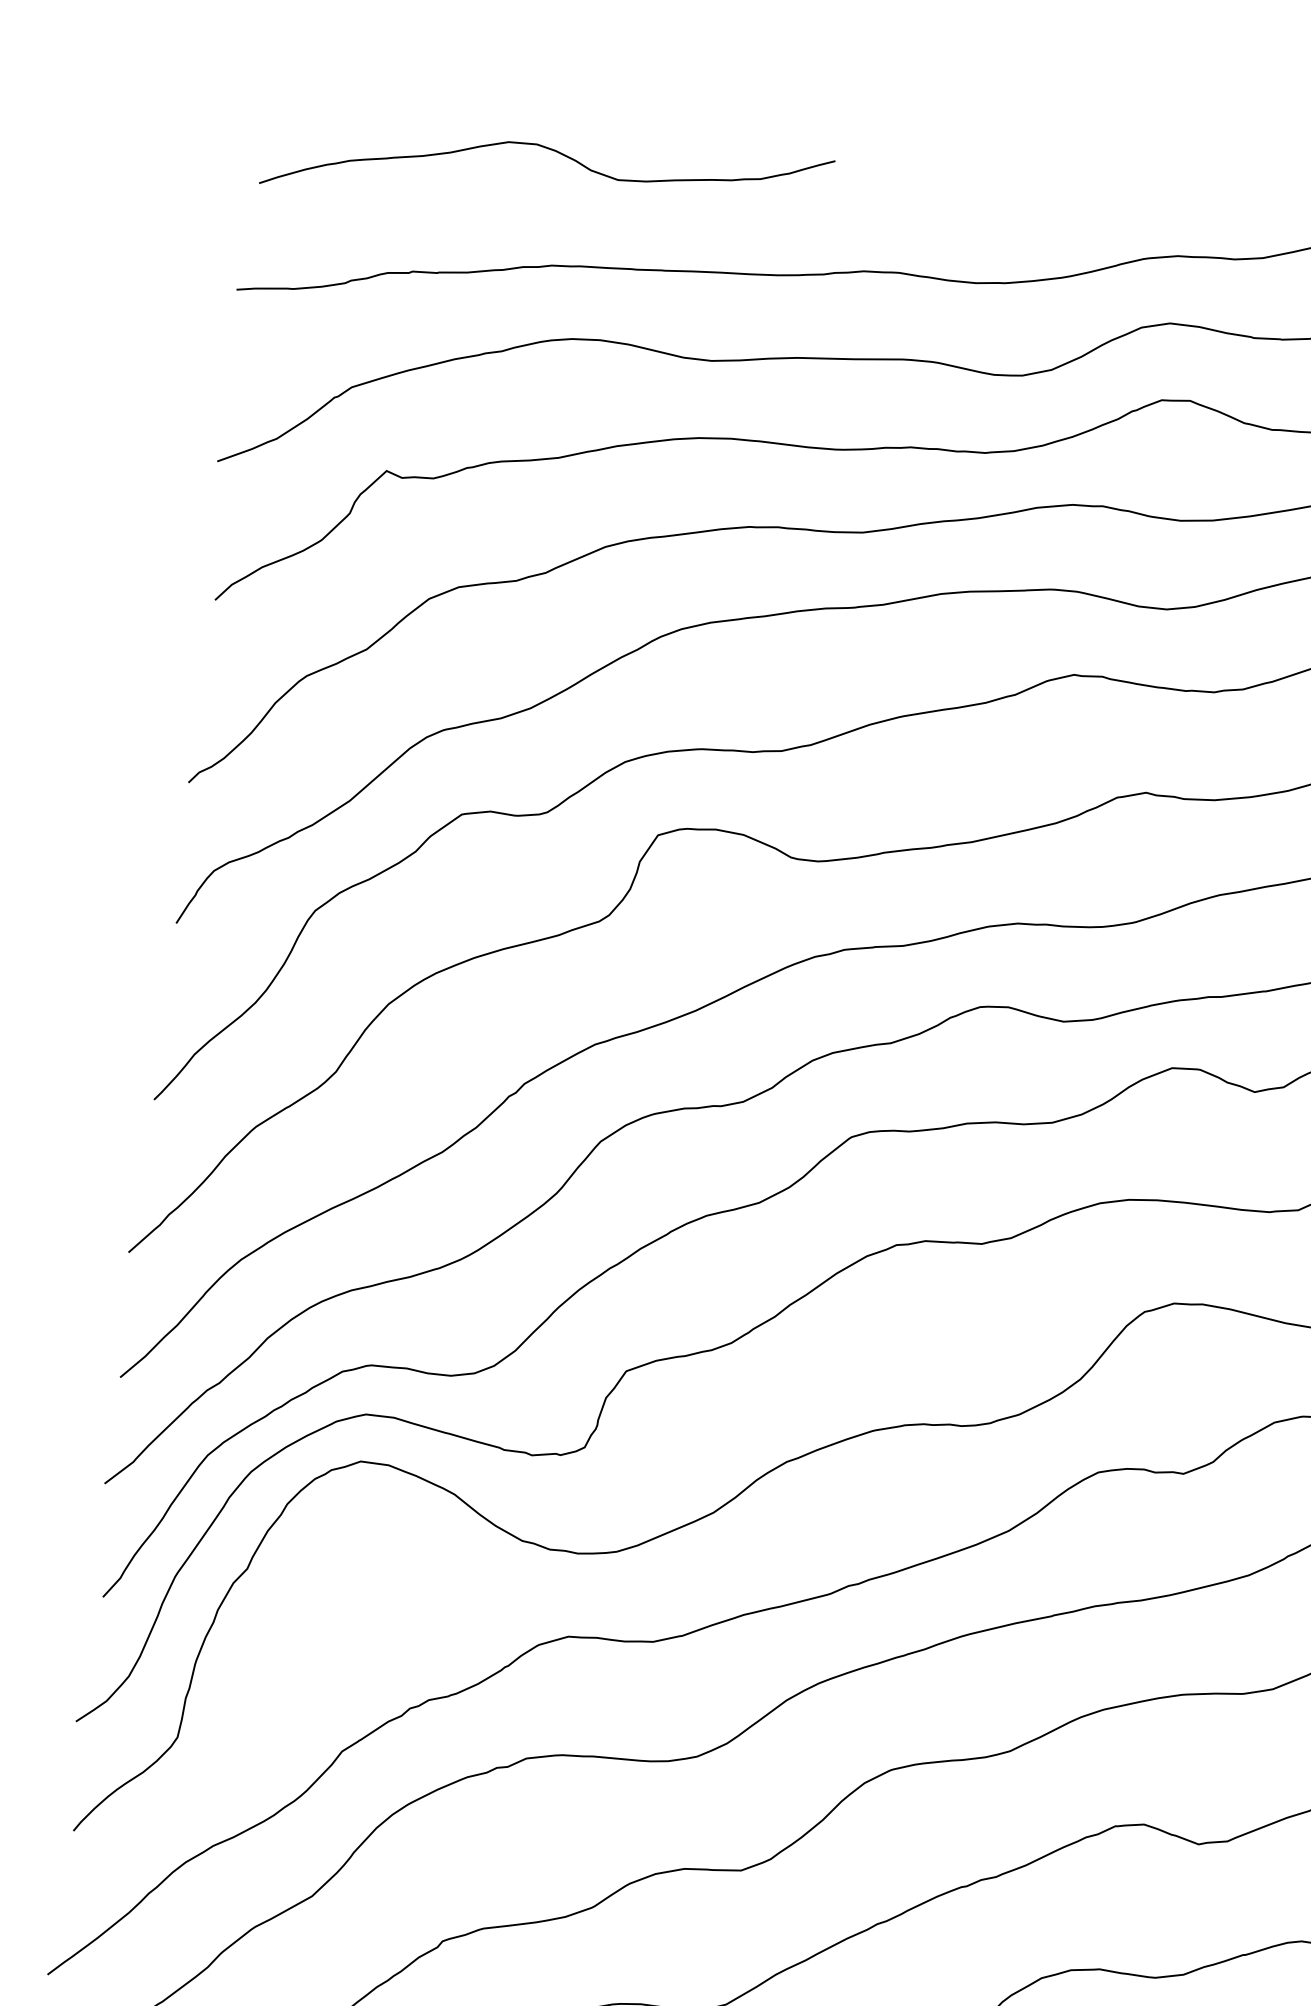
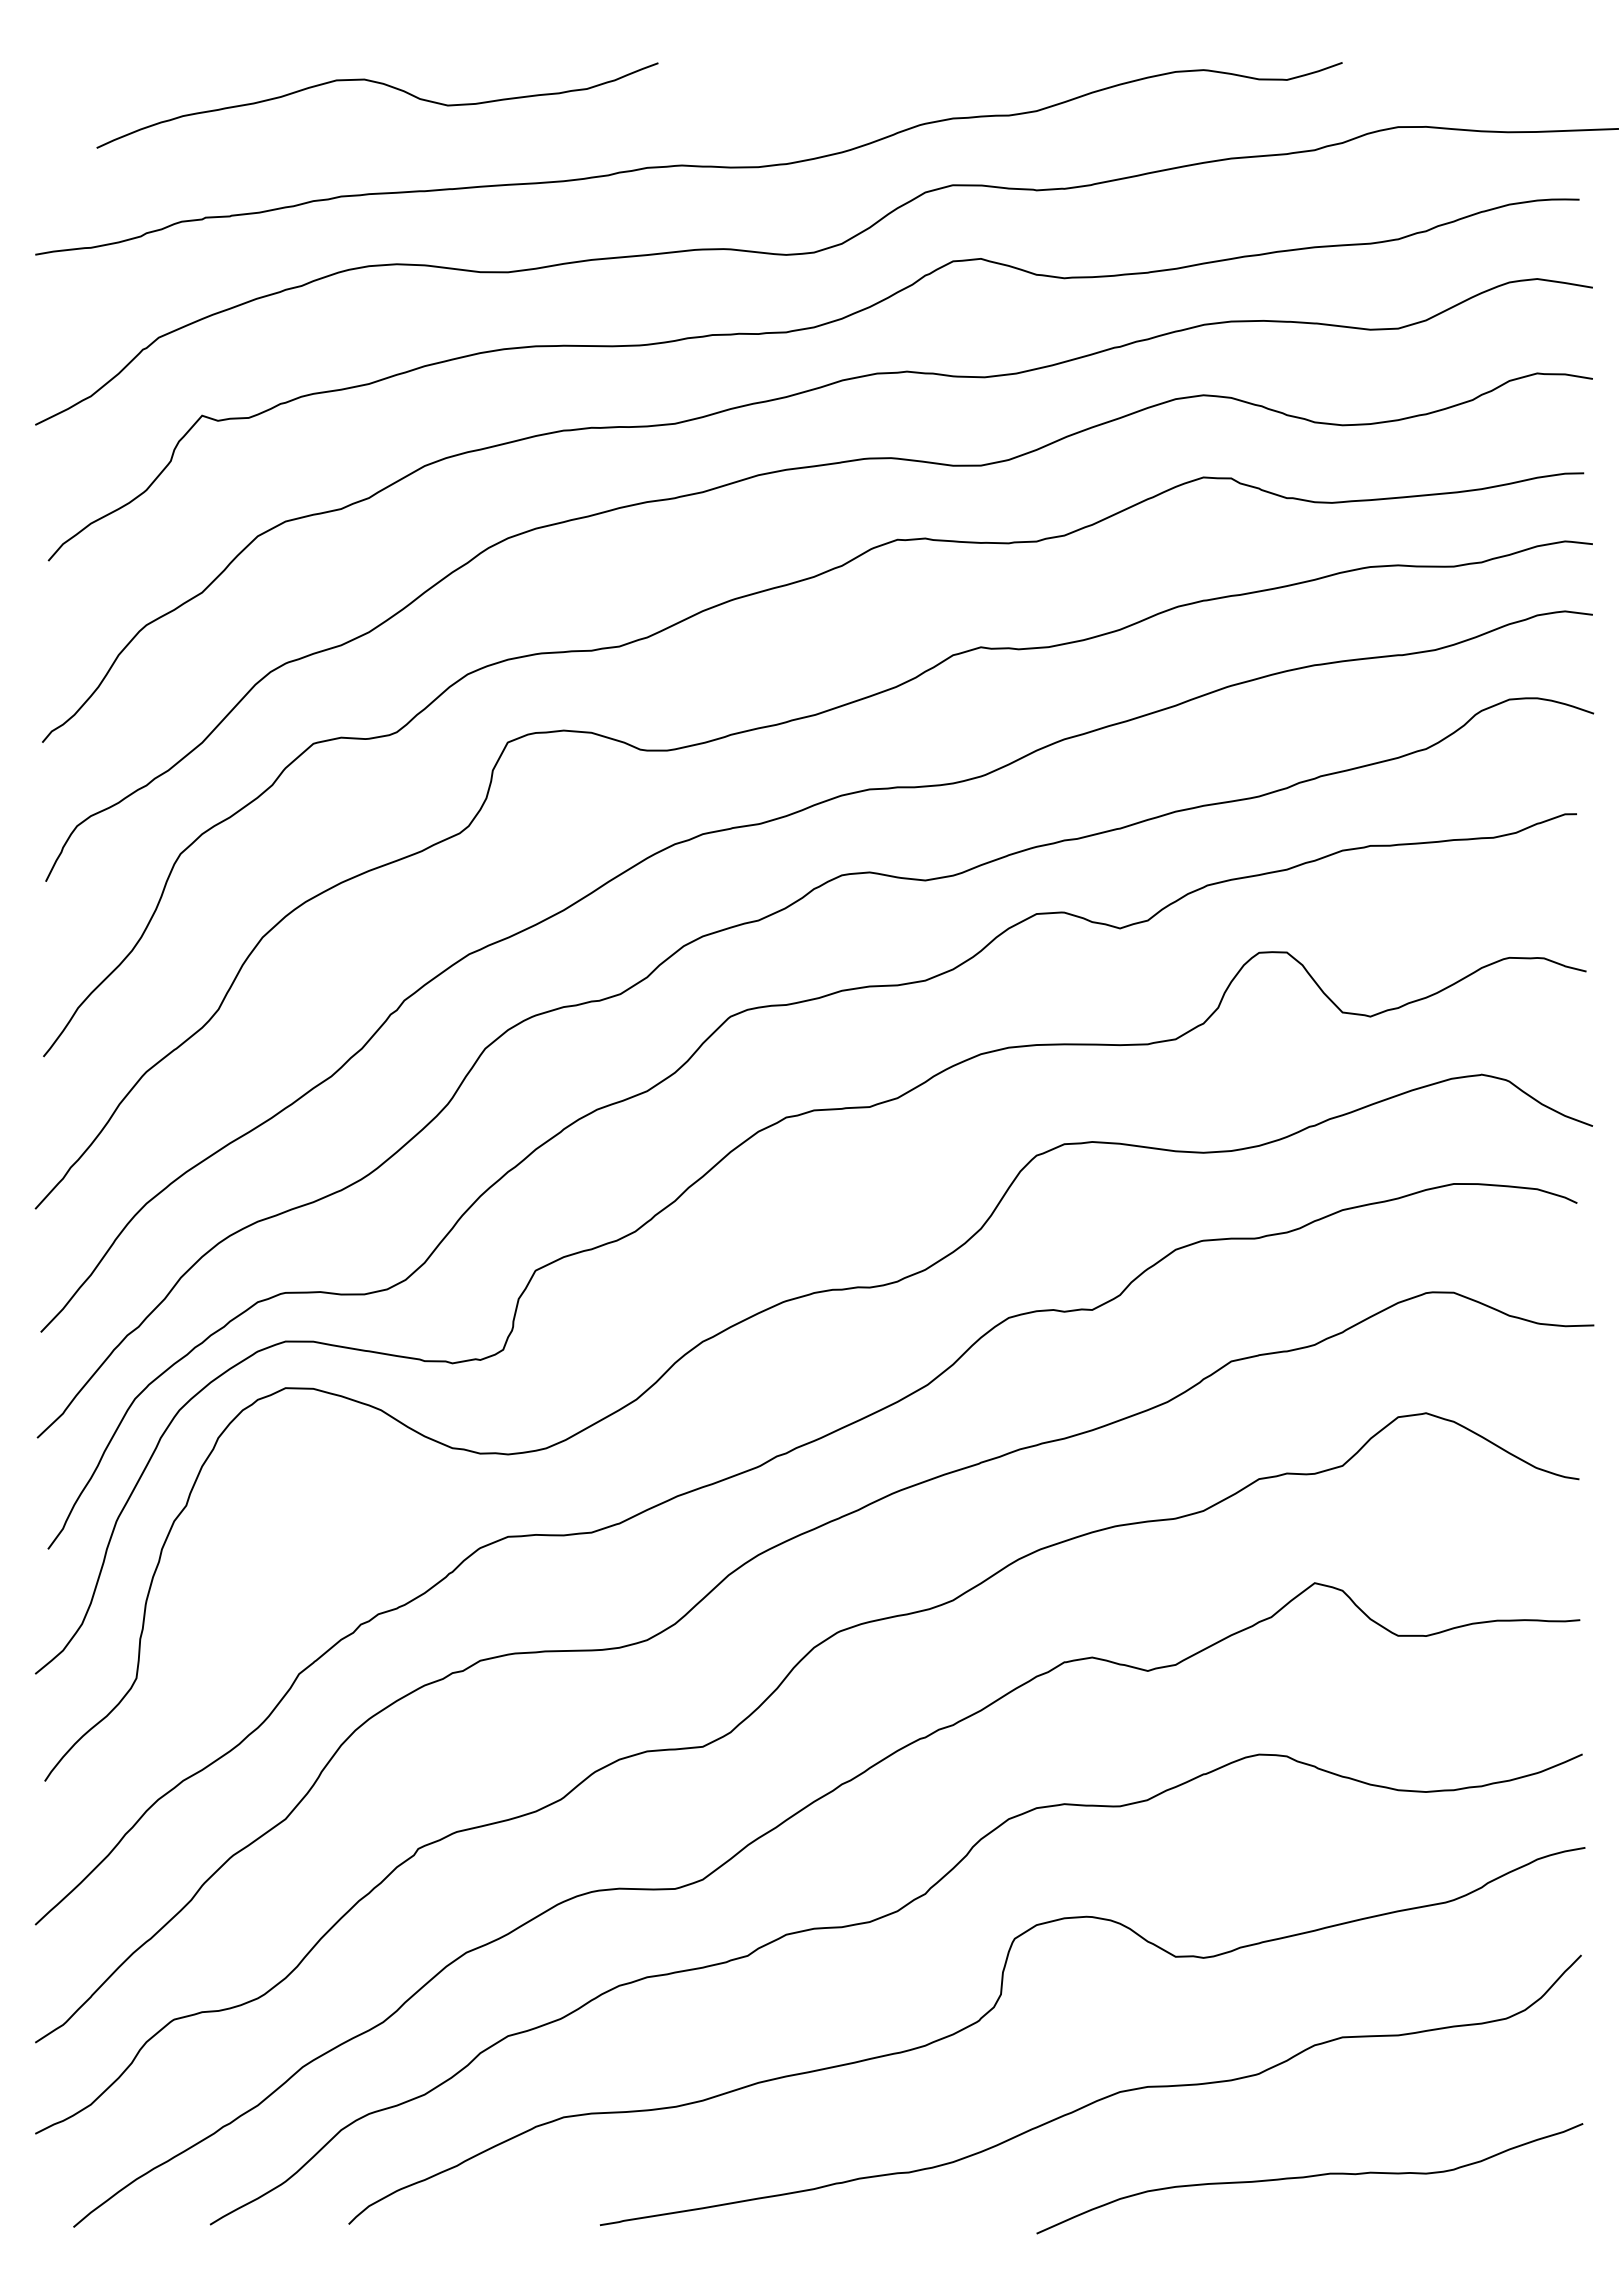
curve: (556, 152) -> (384, 85), moved

